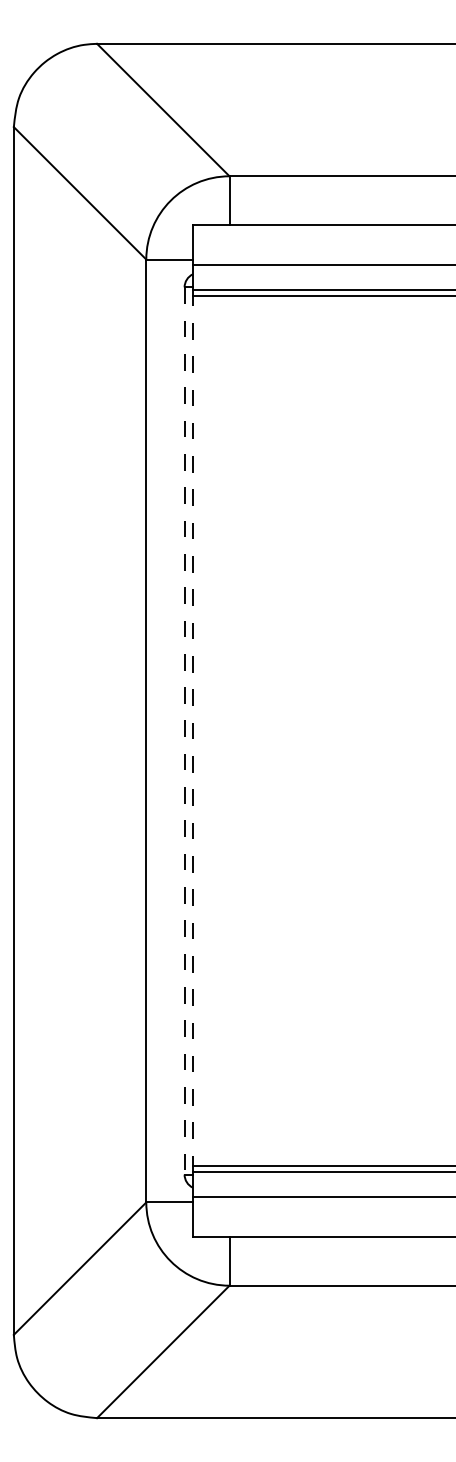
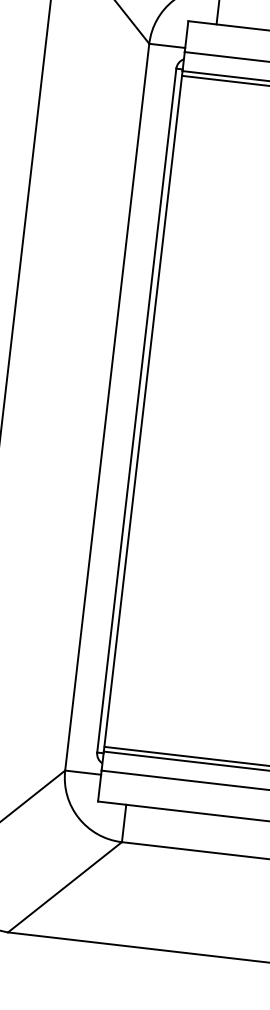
line: (184, 731) -> (136, 410), dashed -> solid
line: (192, 731) -> (142, 411), dashed -> solid

